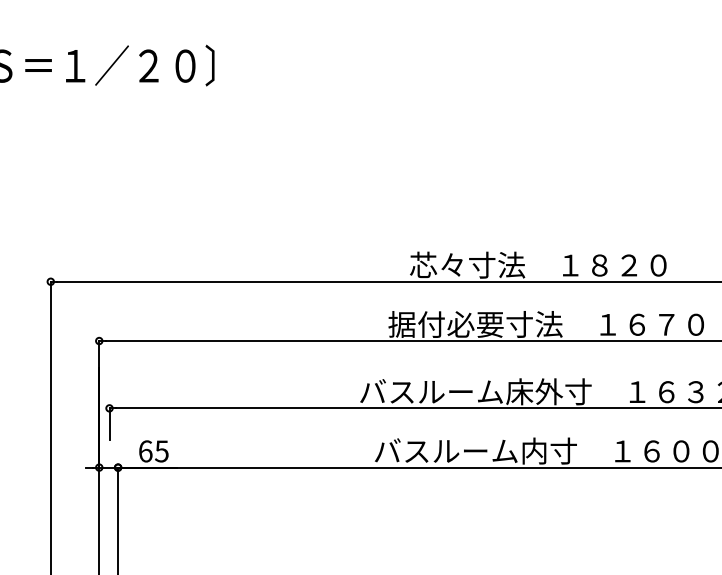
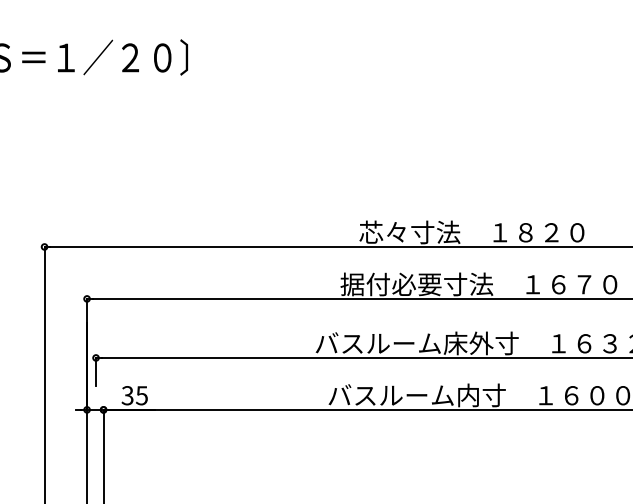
text: (145, 451) -> (127, 395), 65 -> 35

